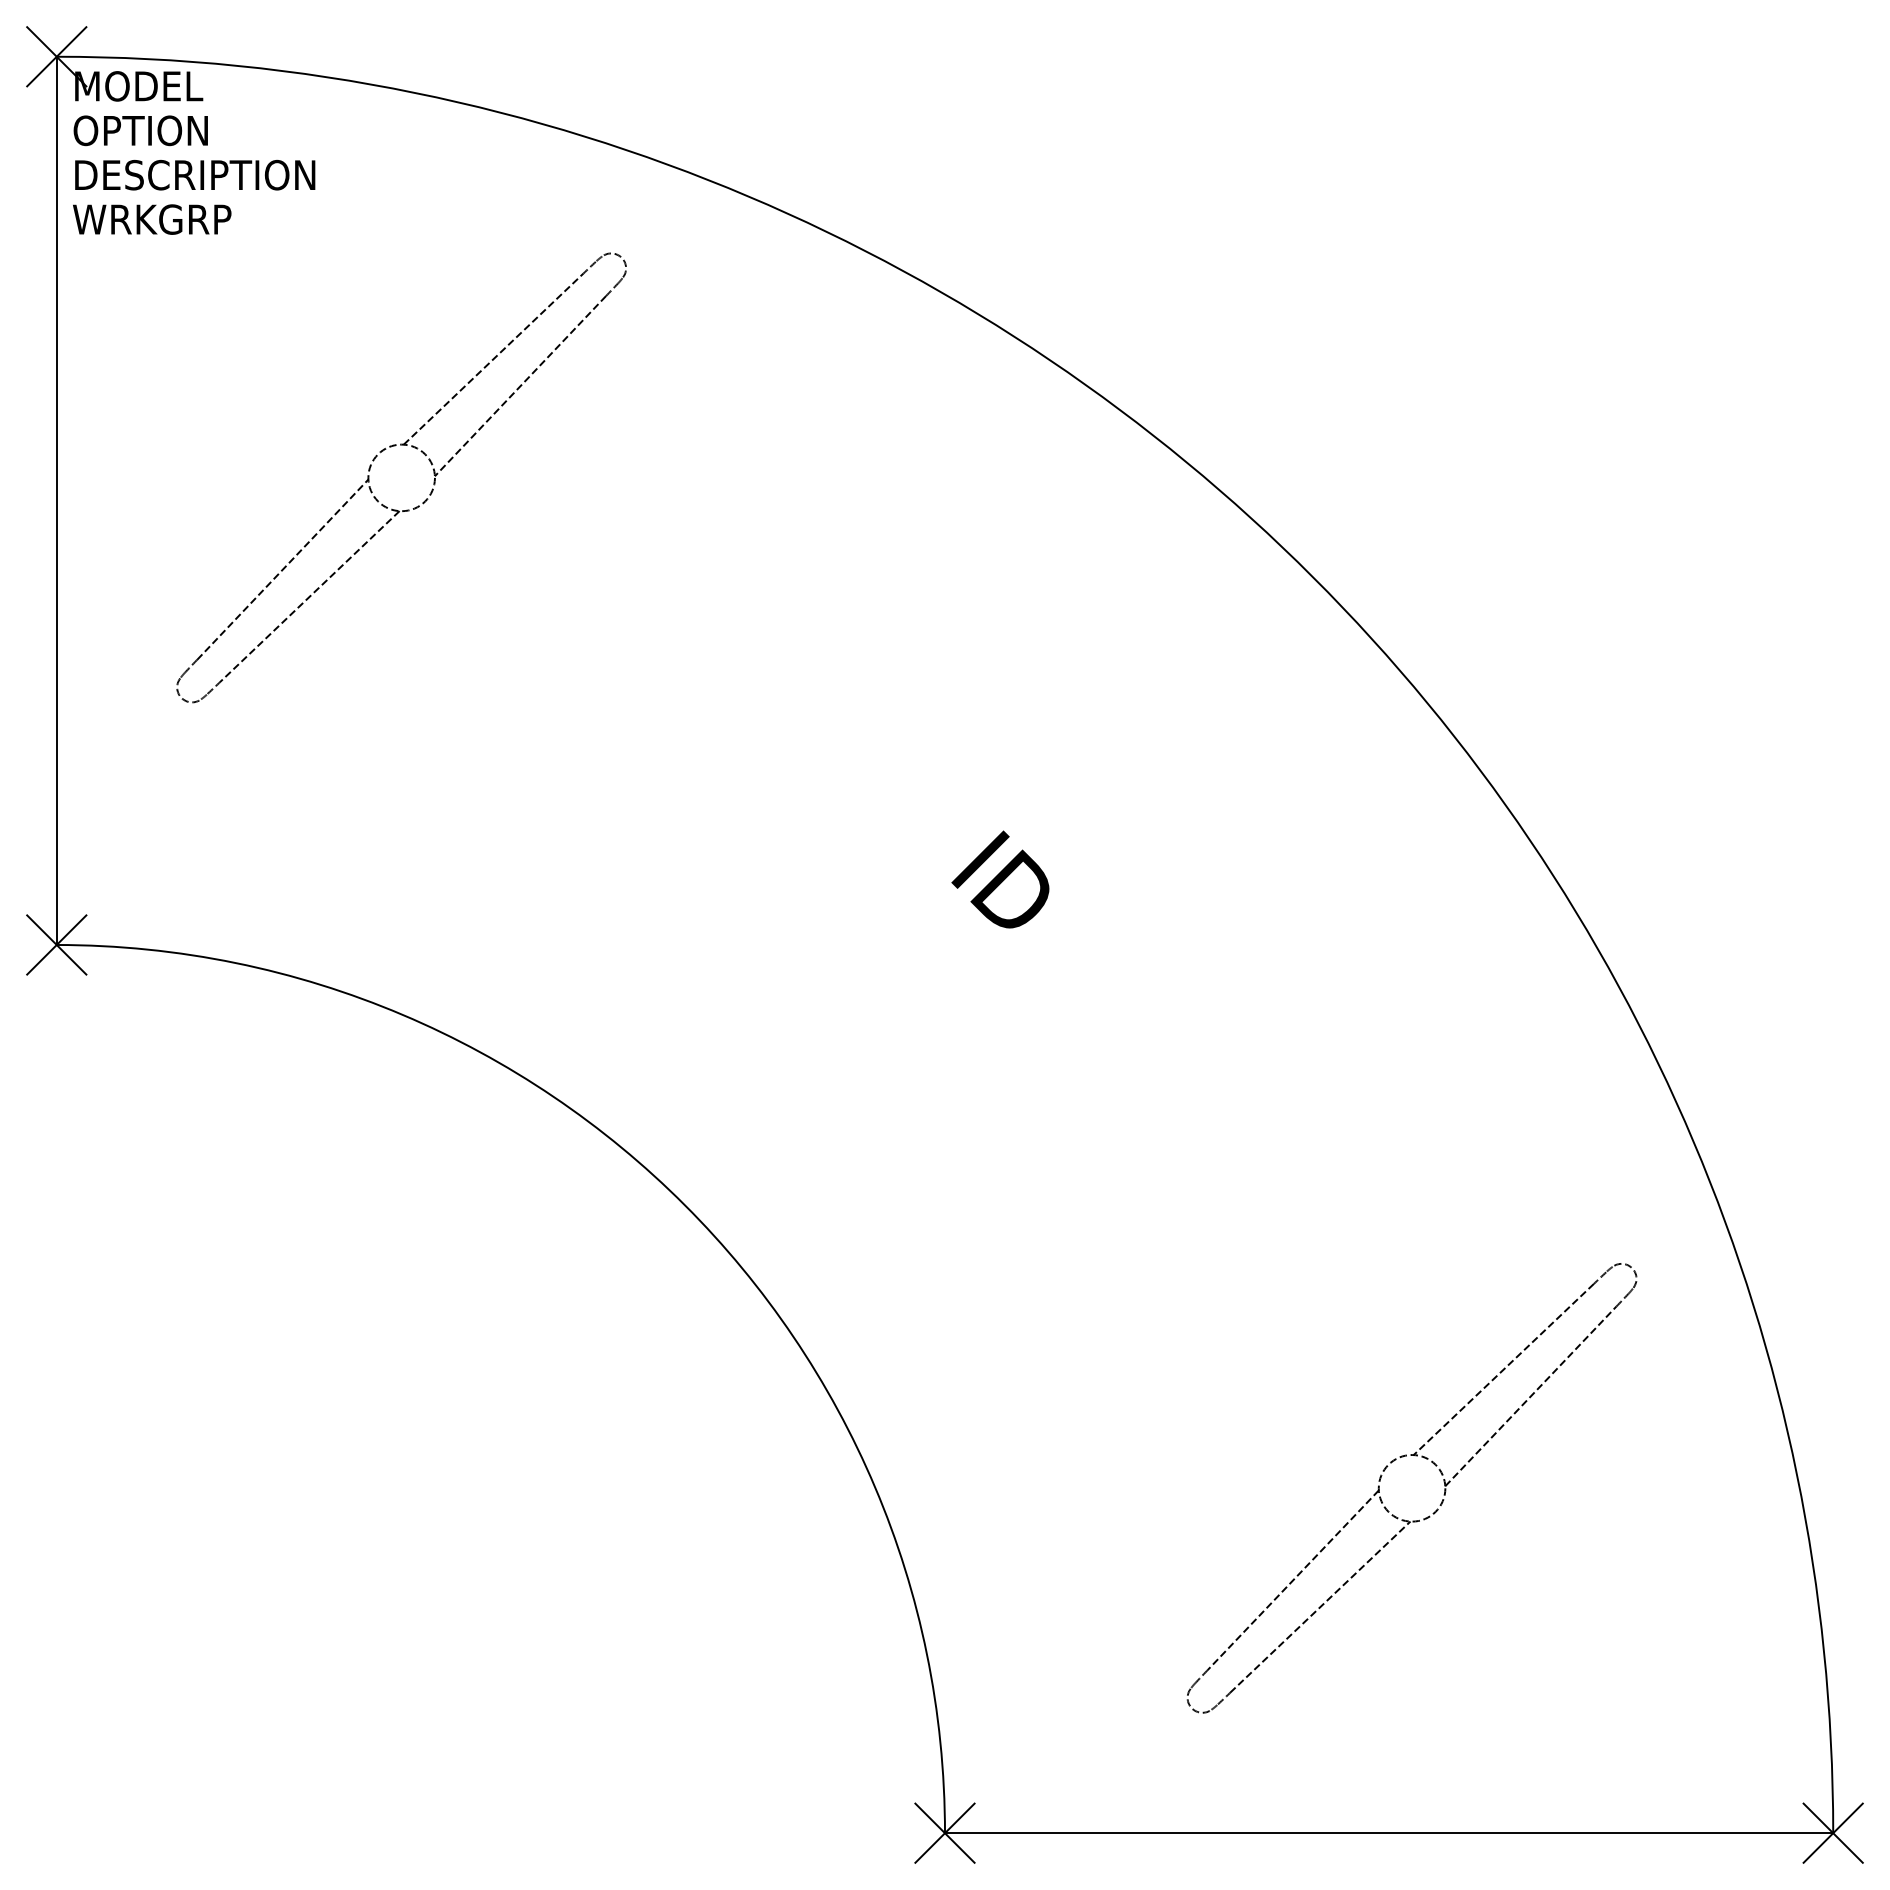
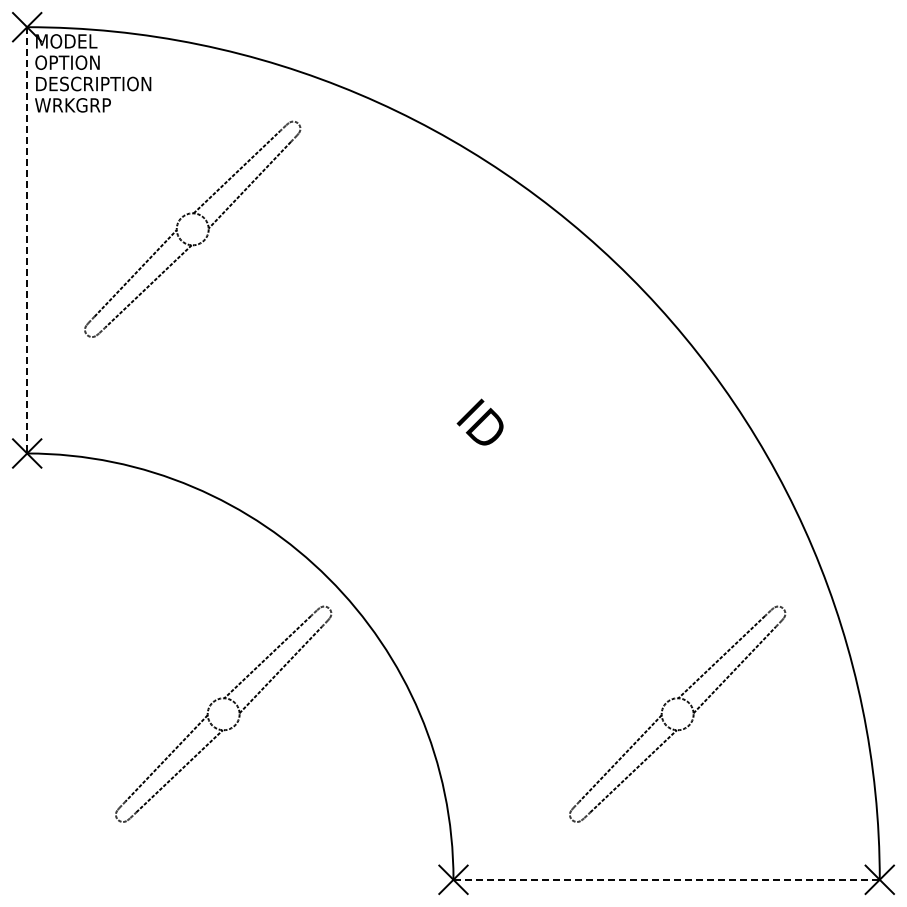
line: (57, 501) -> (27, 240), solid -> dashed
part: (455, 1459) -> (218, 700), added
line: (1390, 1832) -> (667, 879), solid -> dashed

